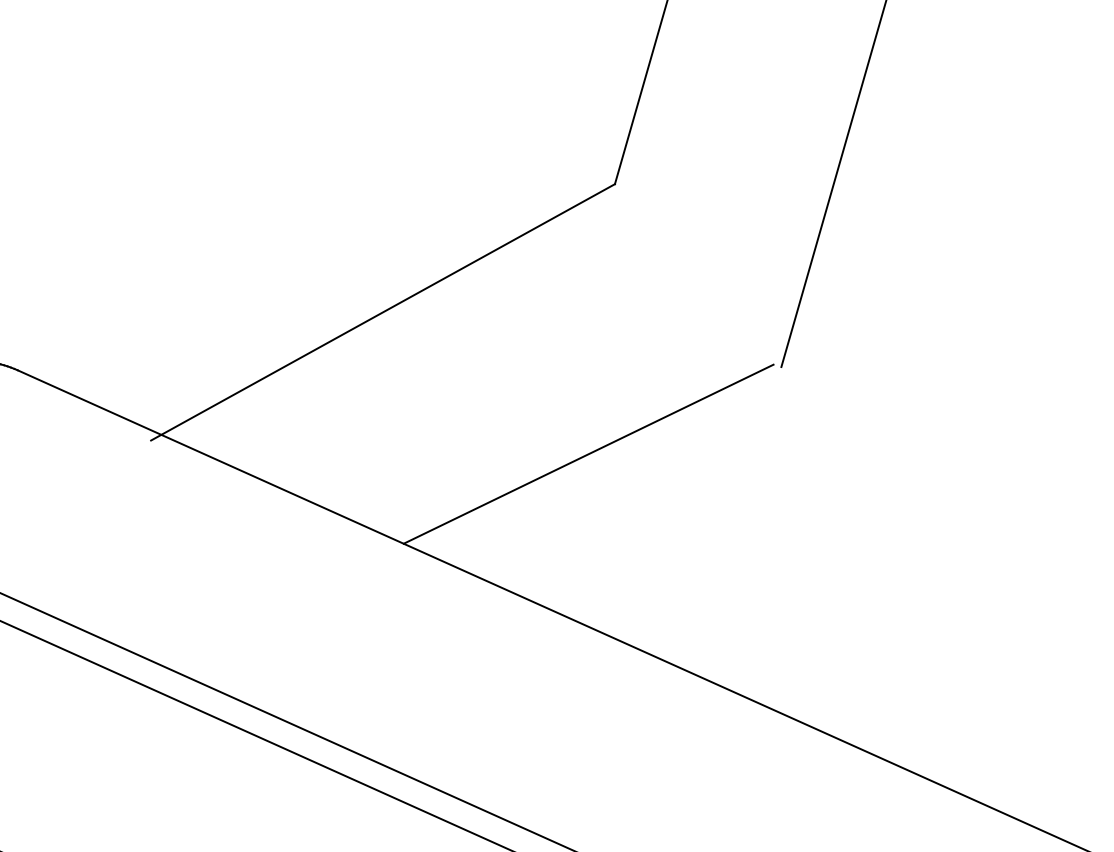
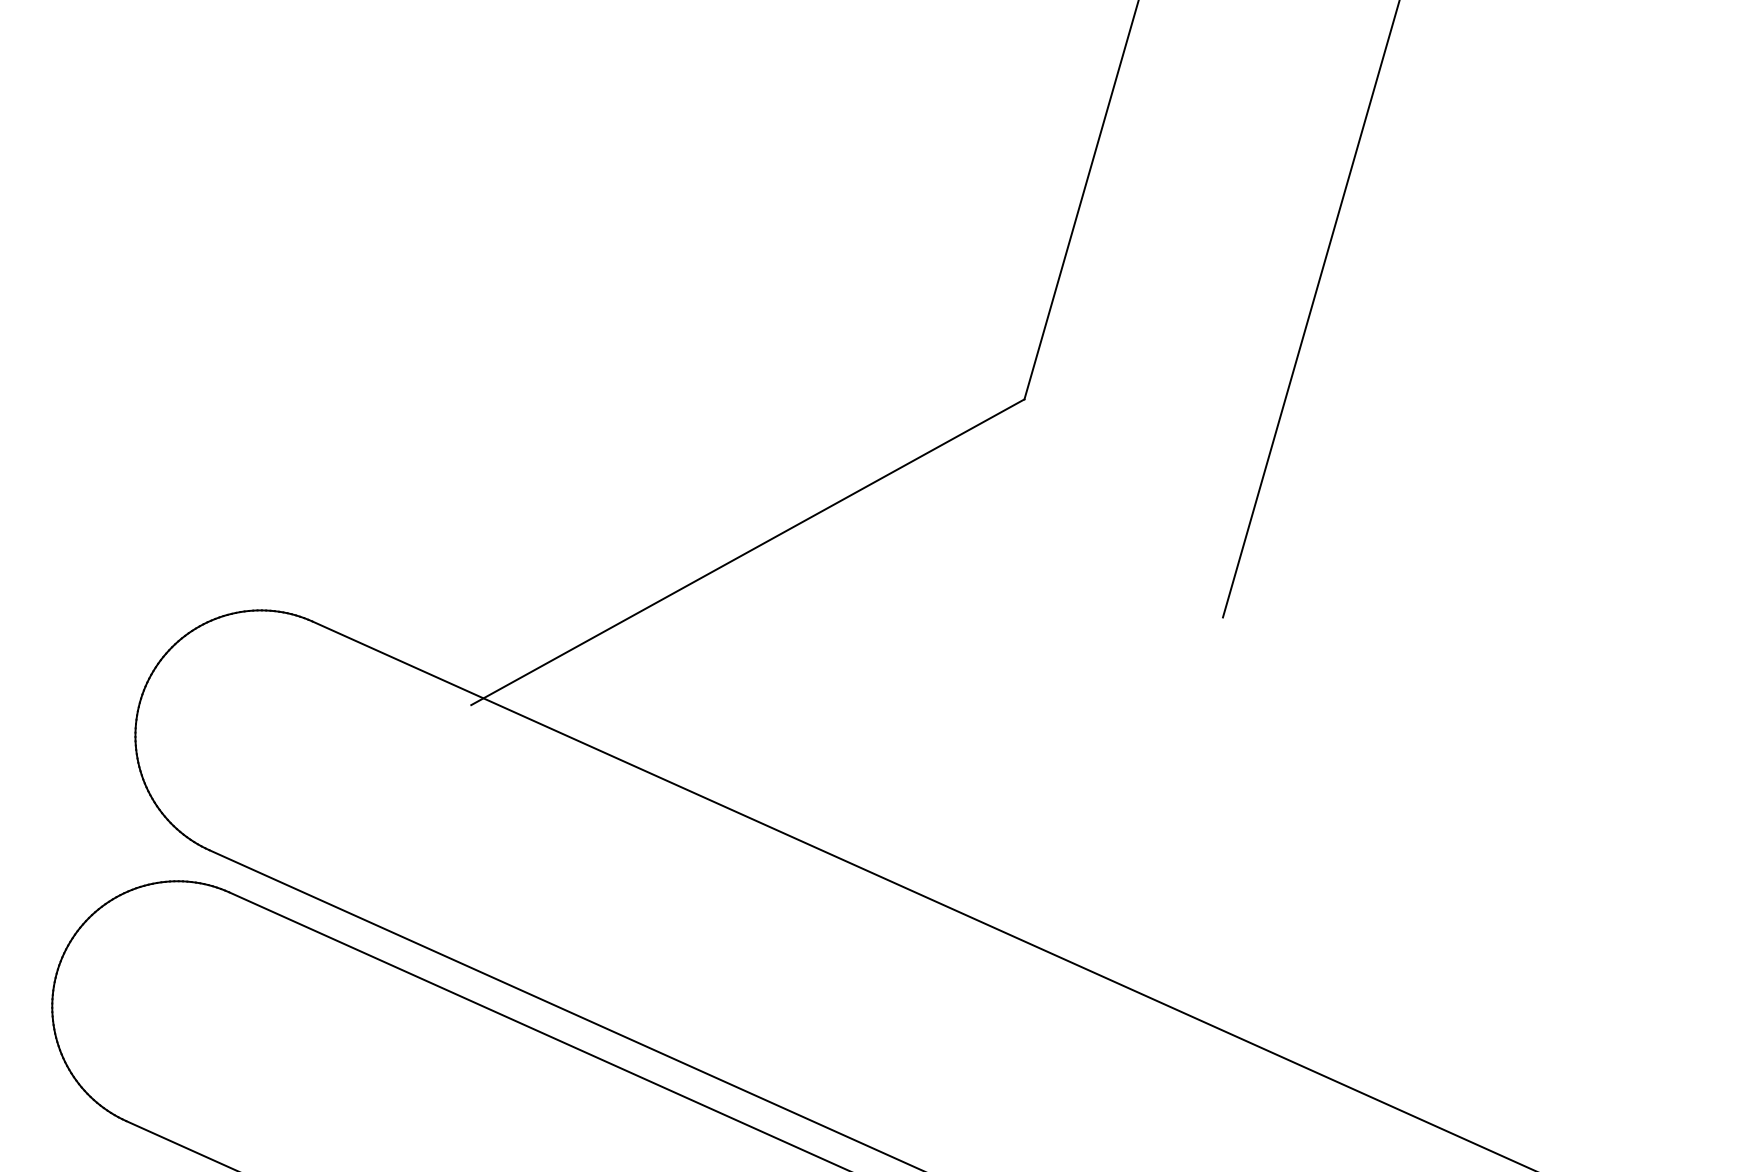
line: (588, 454) -> (992, 721), removed

